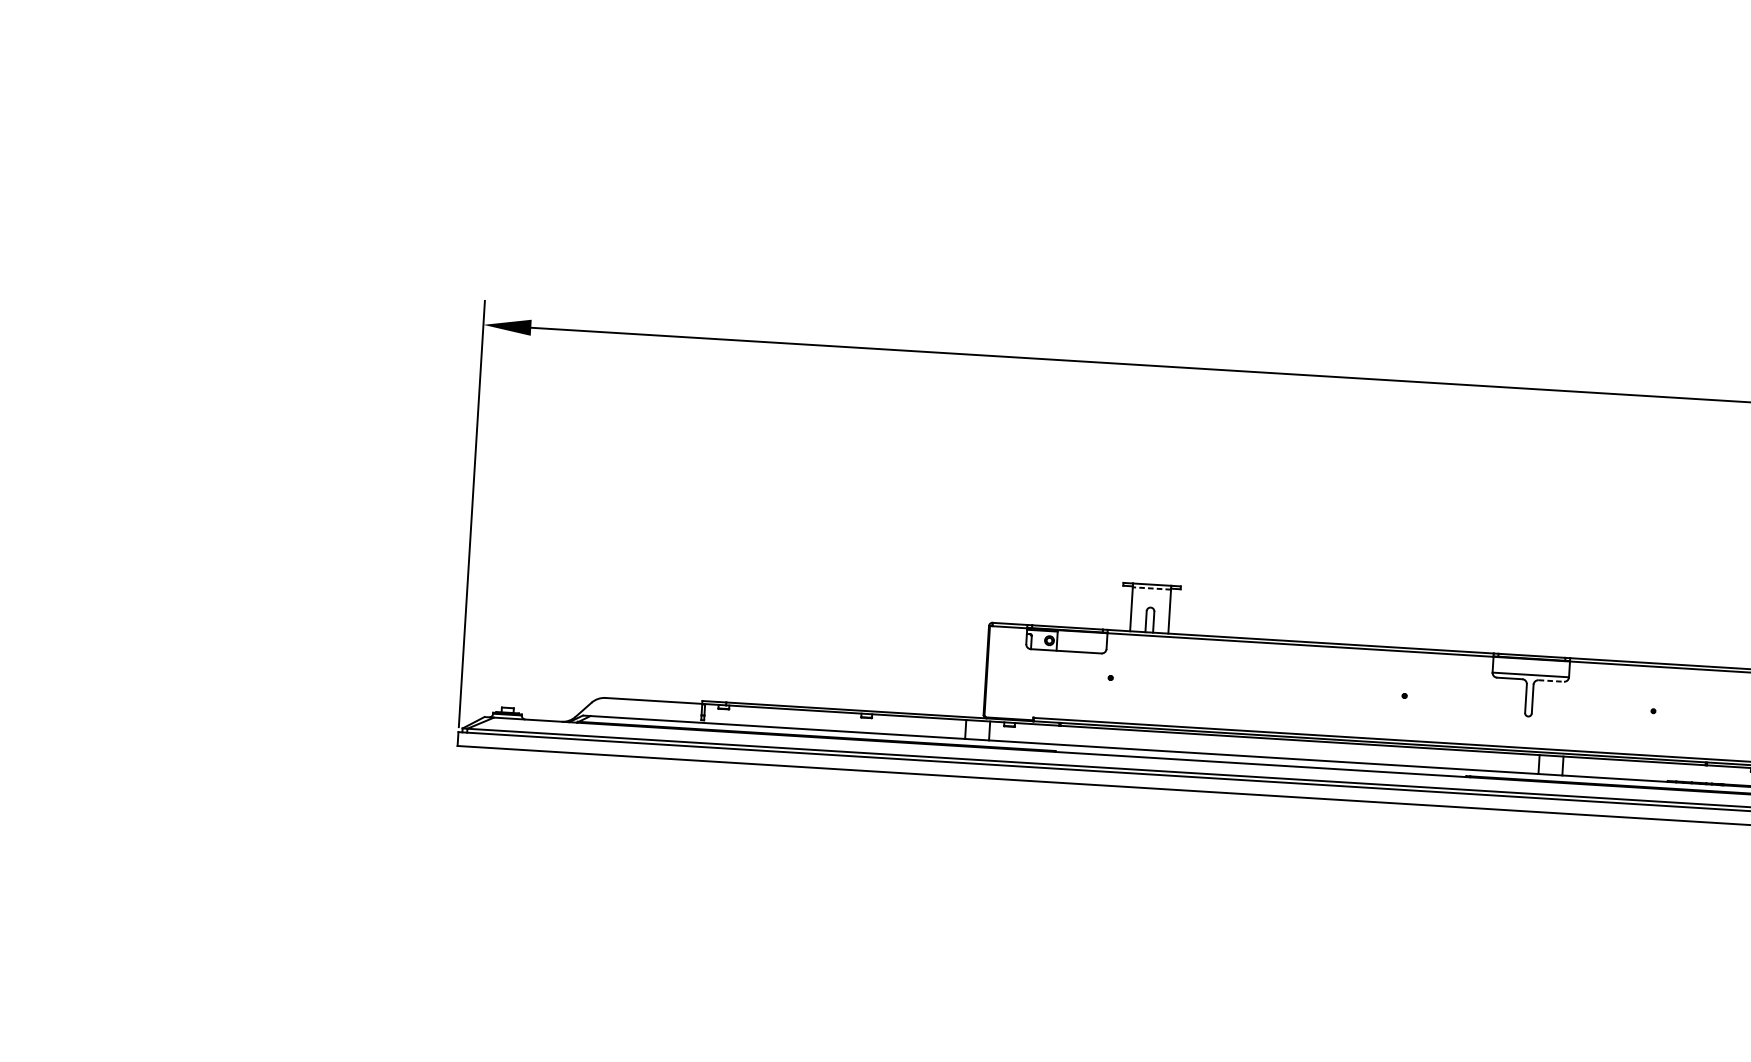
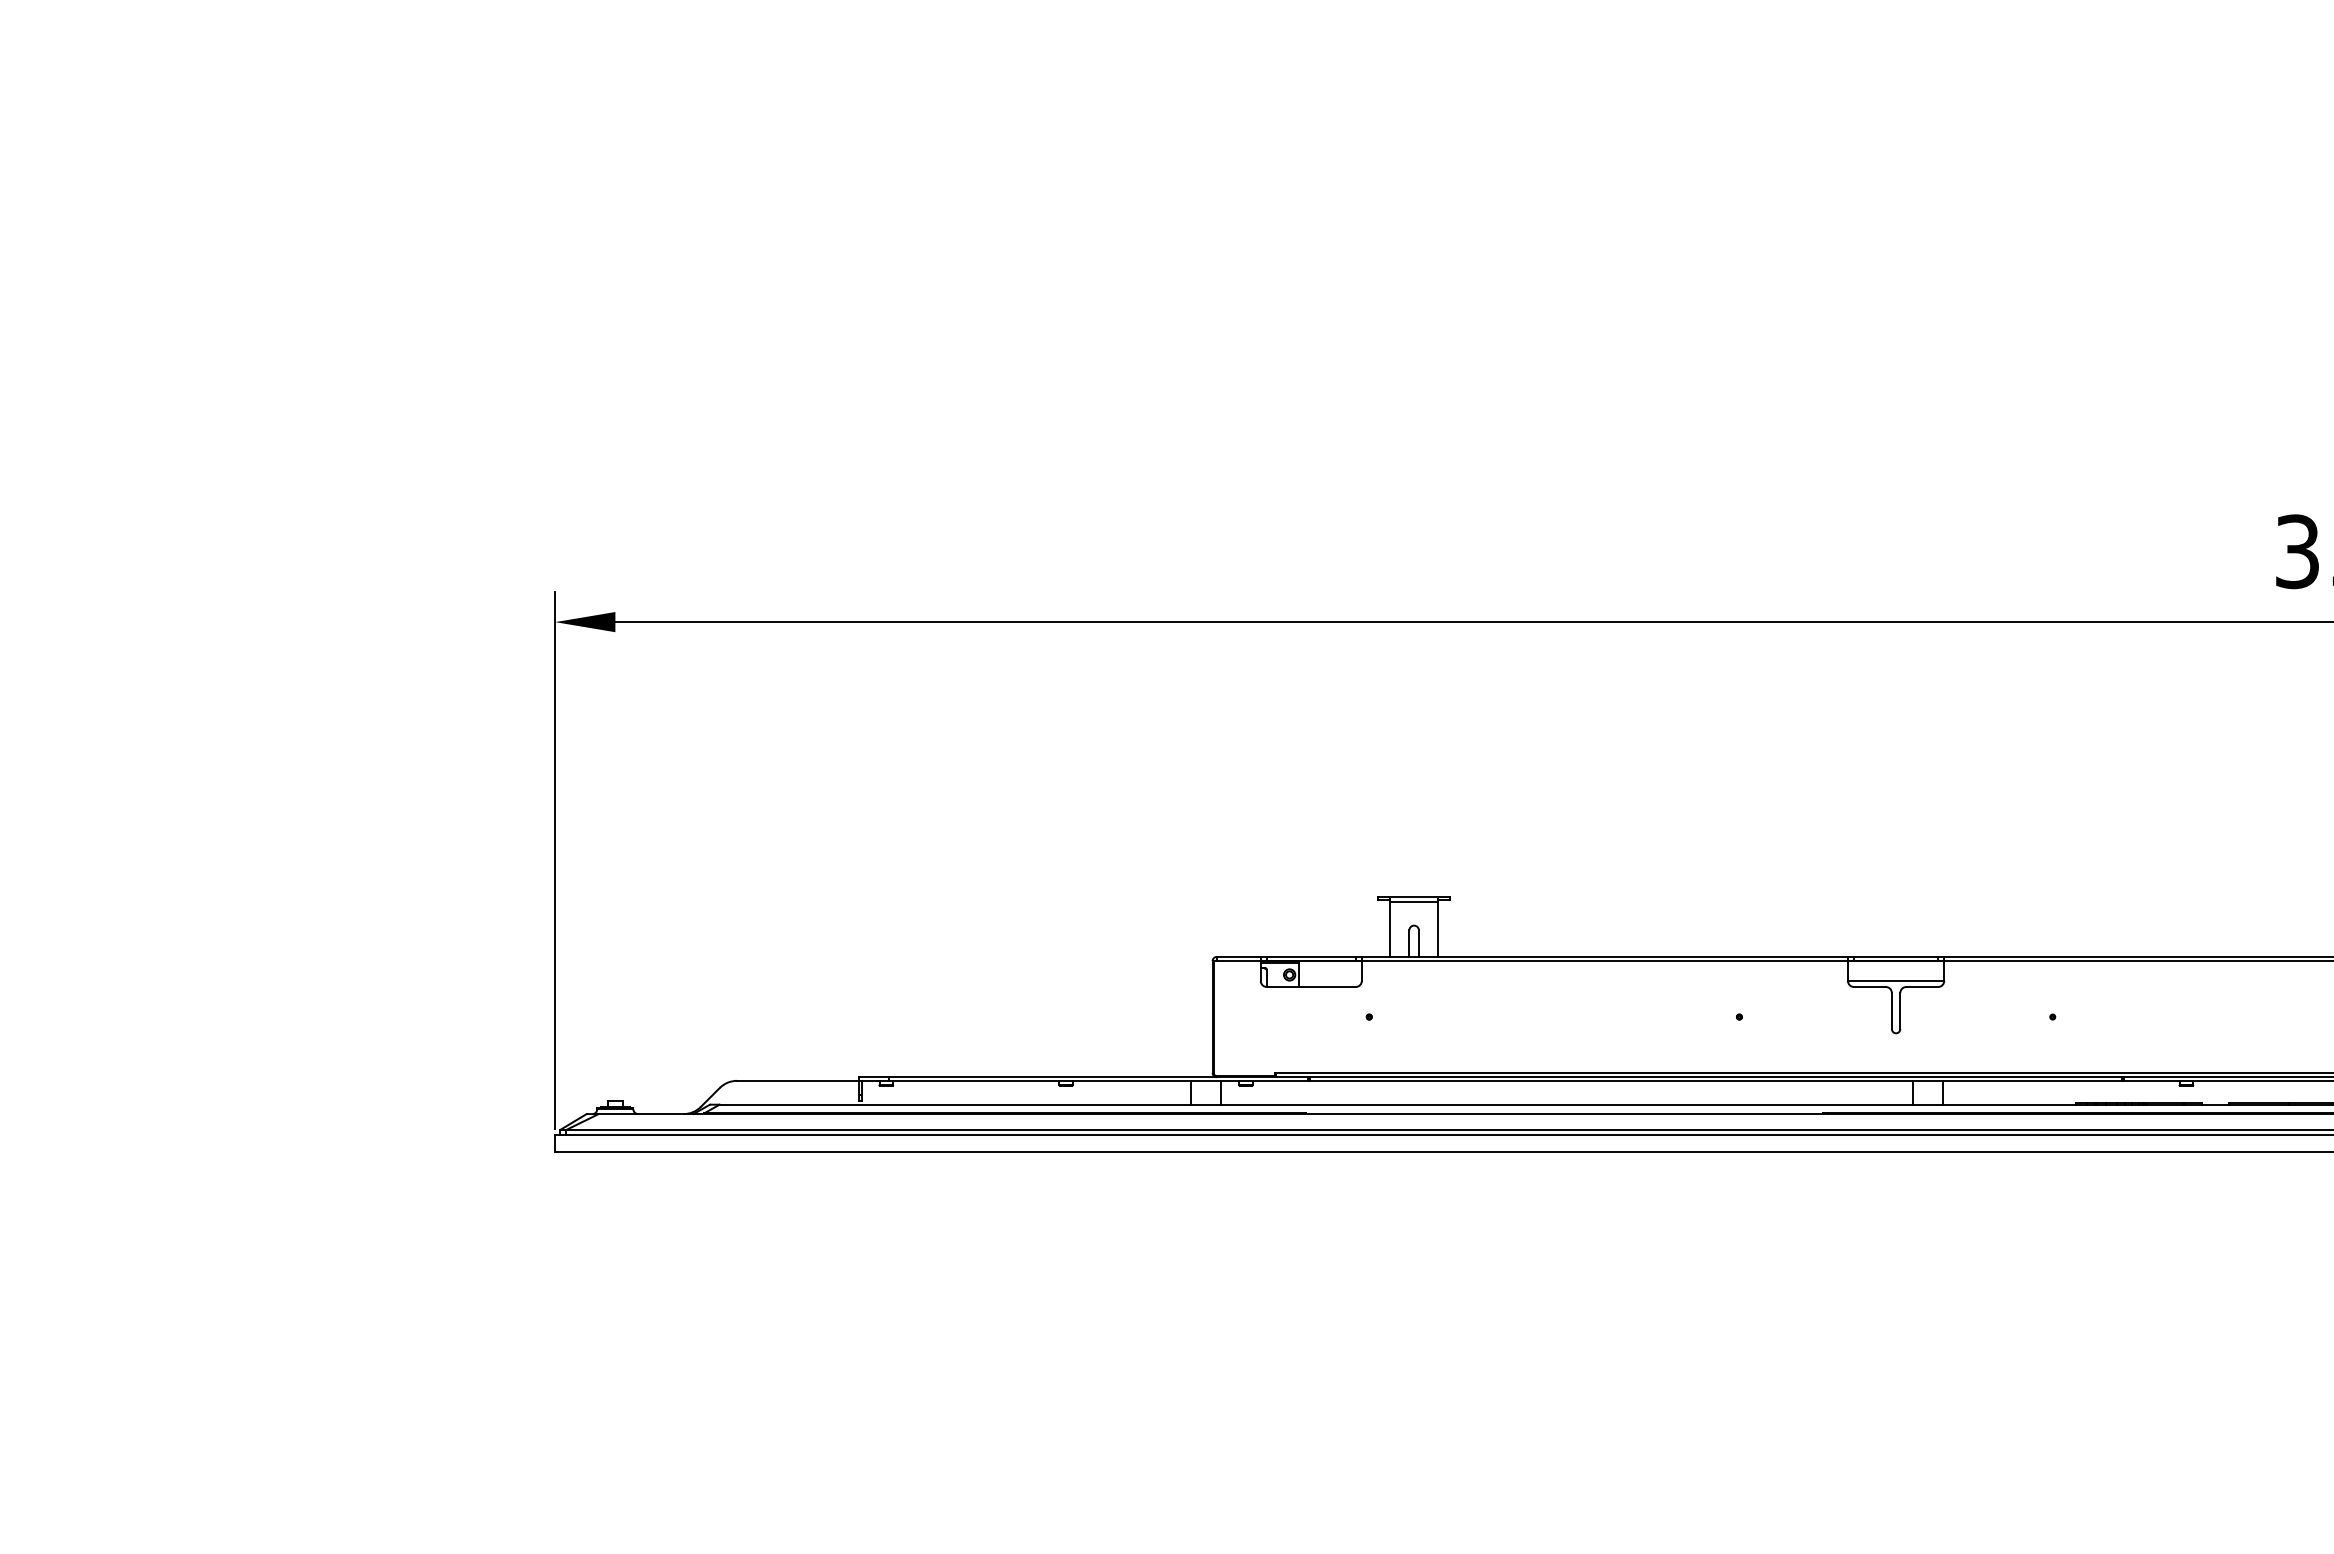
line: (1151, 588) -> (1413, 901), dashed -> solid
line: (1551, 681) -> (1922, 987), dashed -> solid

